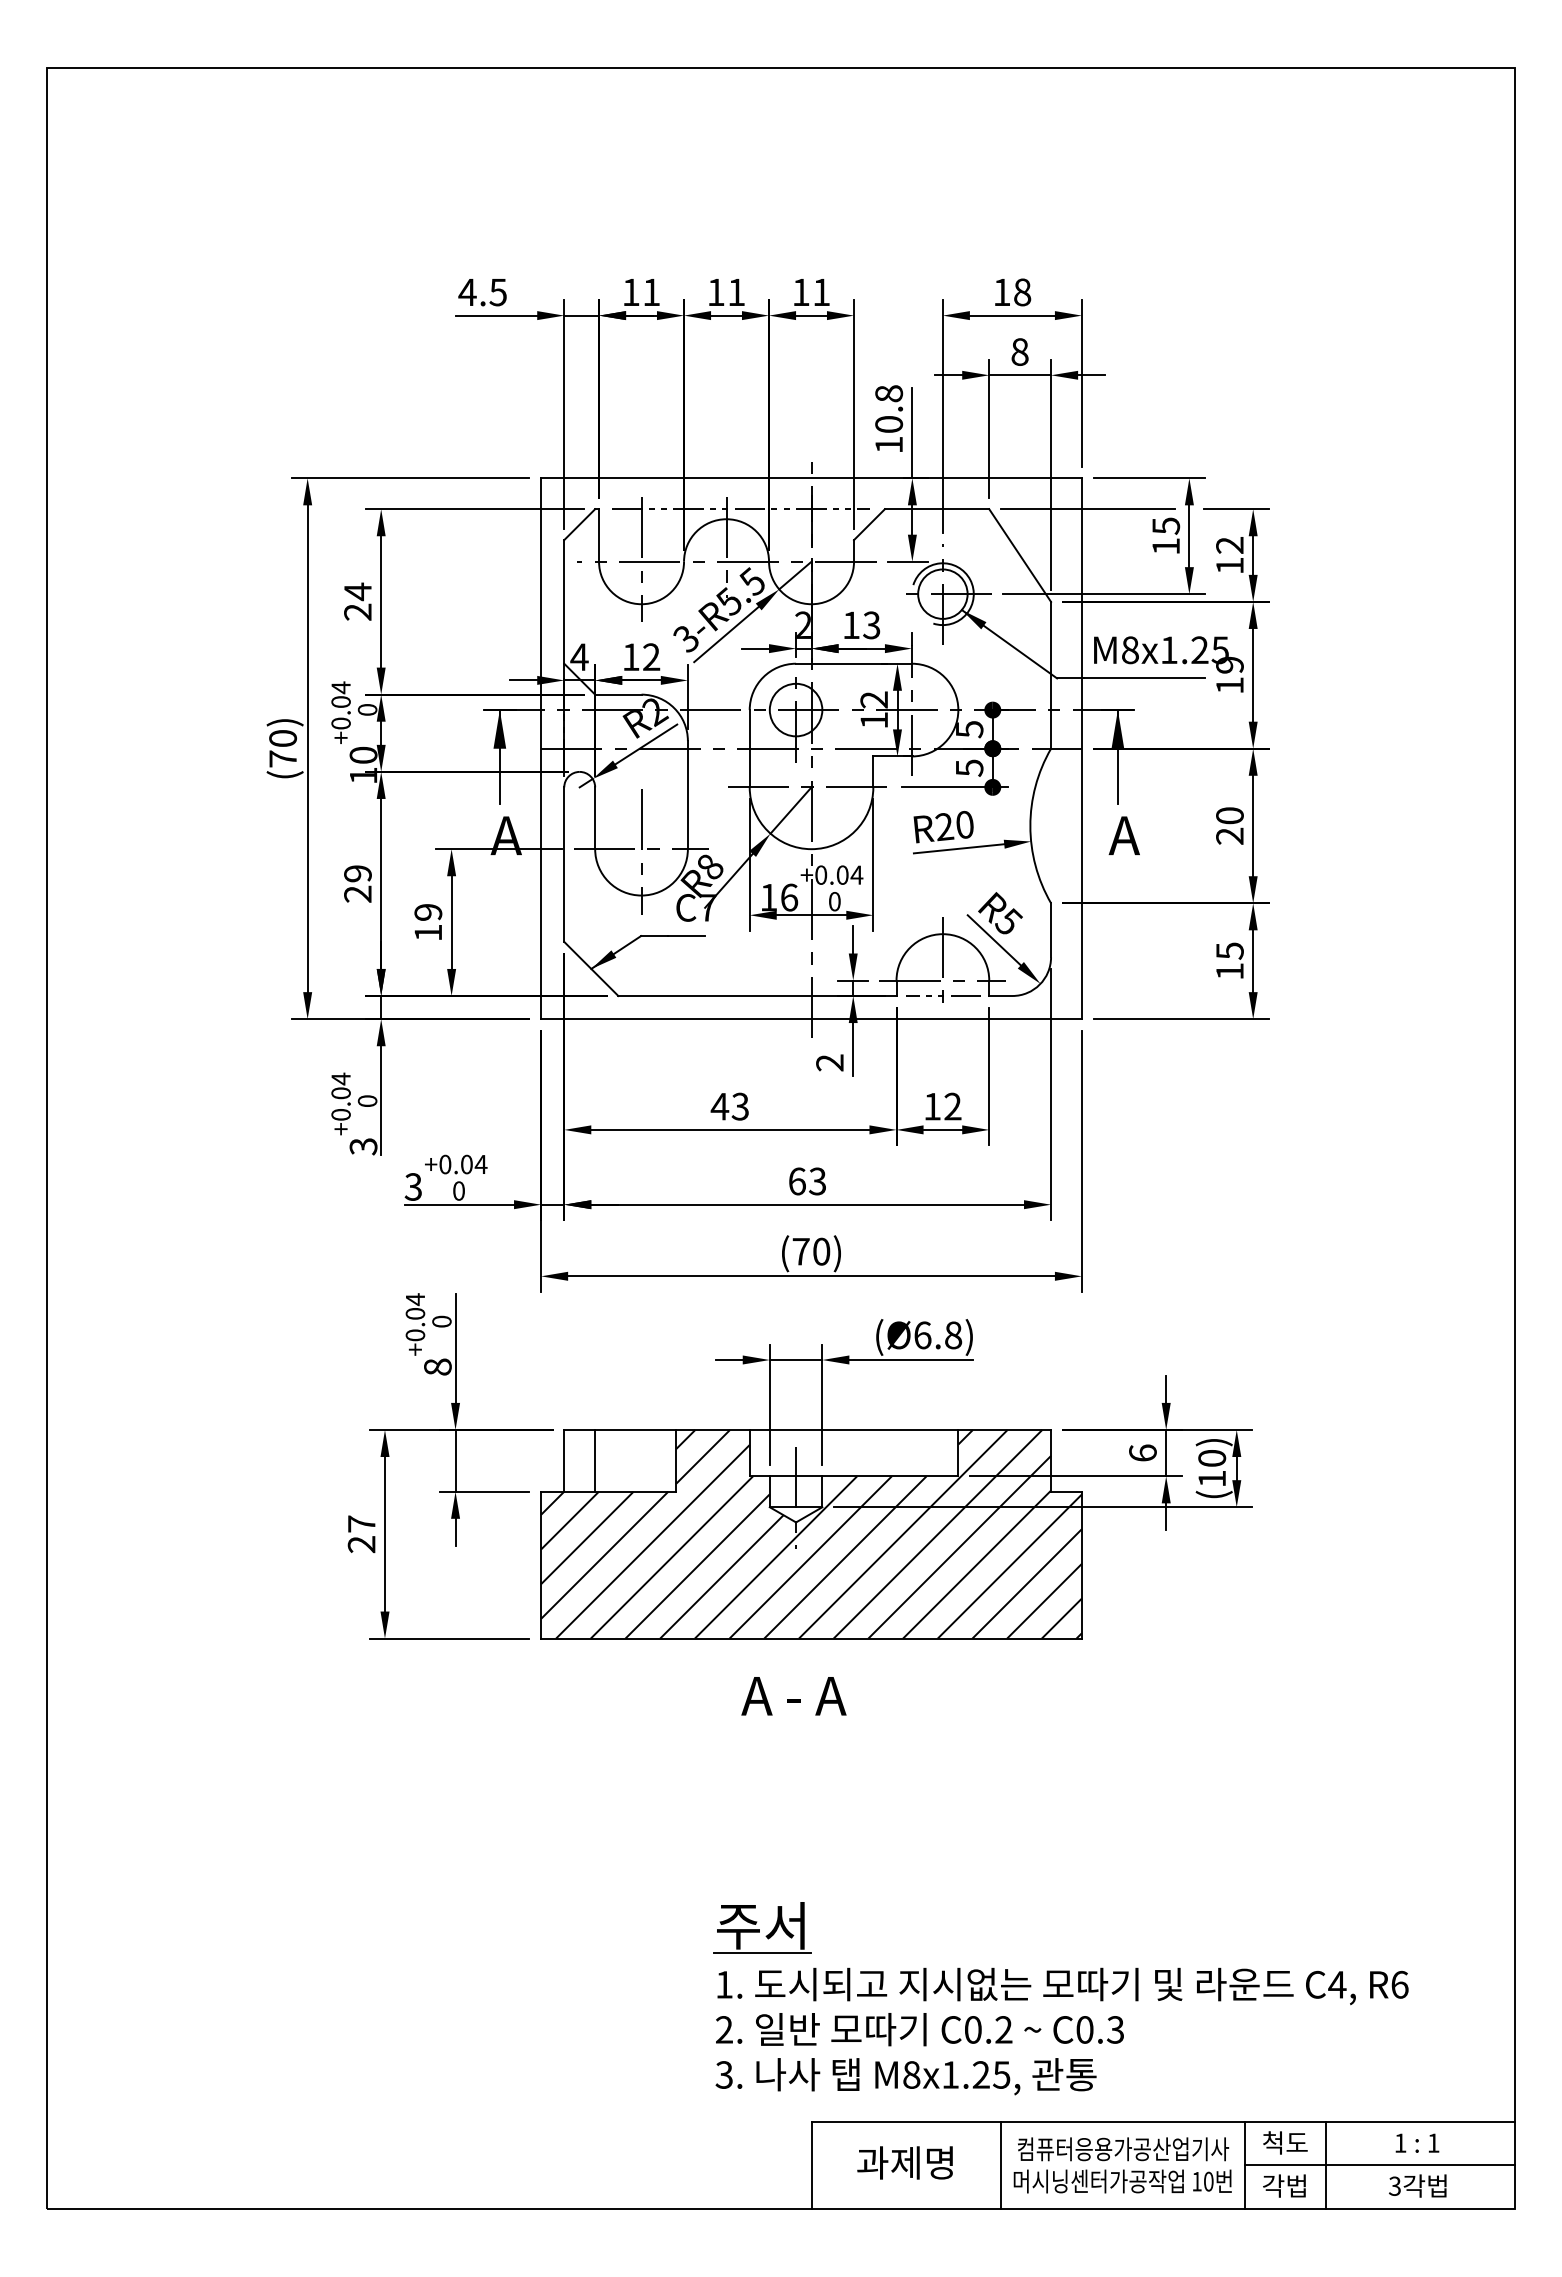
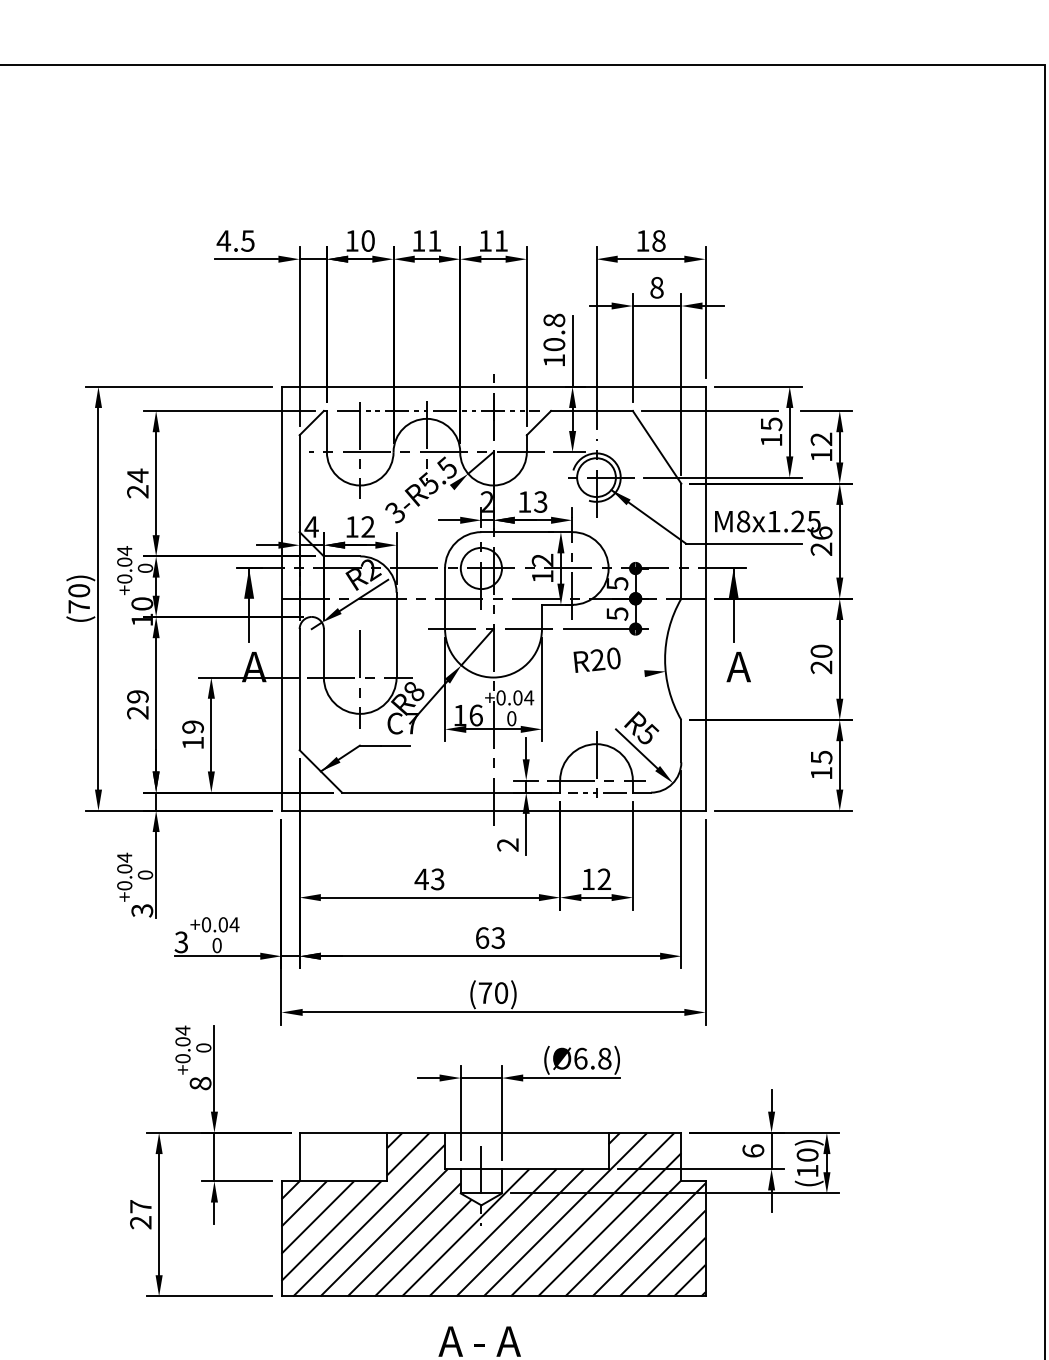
text: (651, 292) -> (368, 241), 11 -> 10
line: (726, 634) -> (426, 509), removed
text: (1229, 675) -> (821, 541), 19 -> 26
line: (958, 848) -> (608, 677), removed
line: (595, 1460) -> (324, 1156), removed

